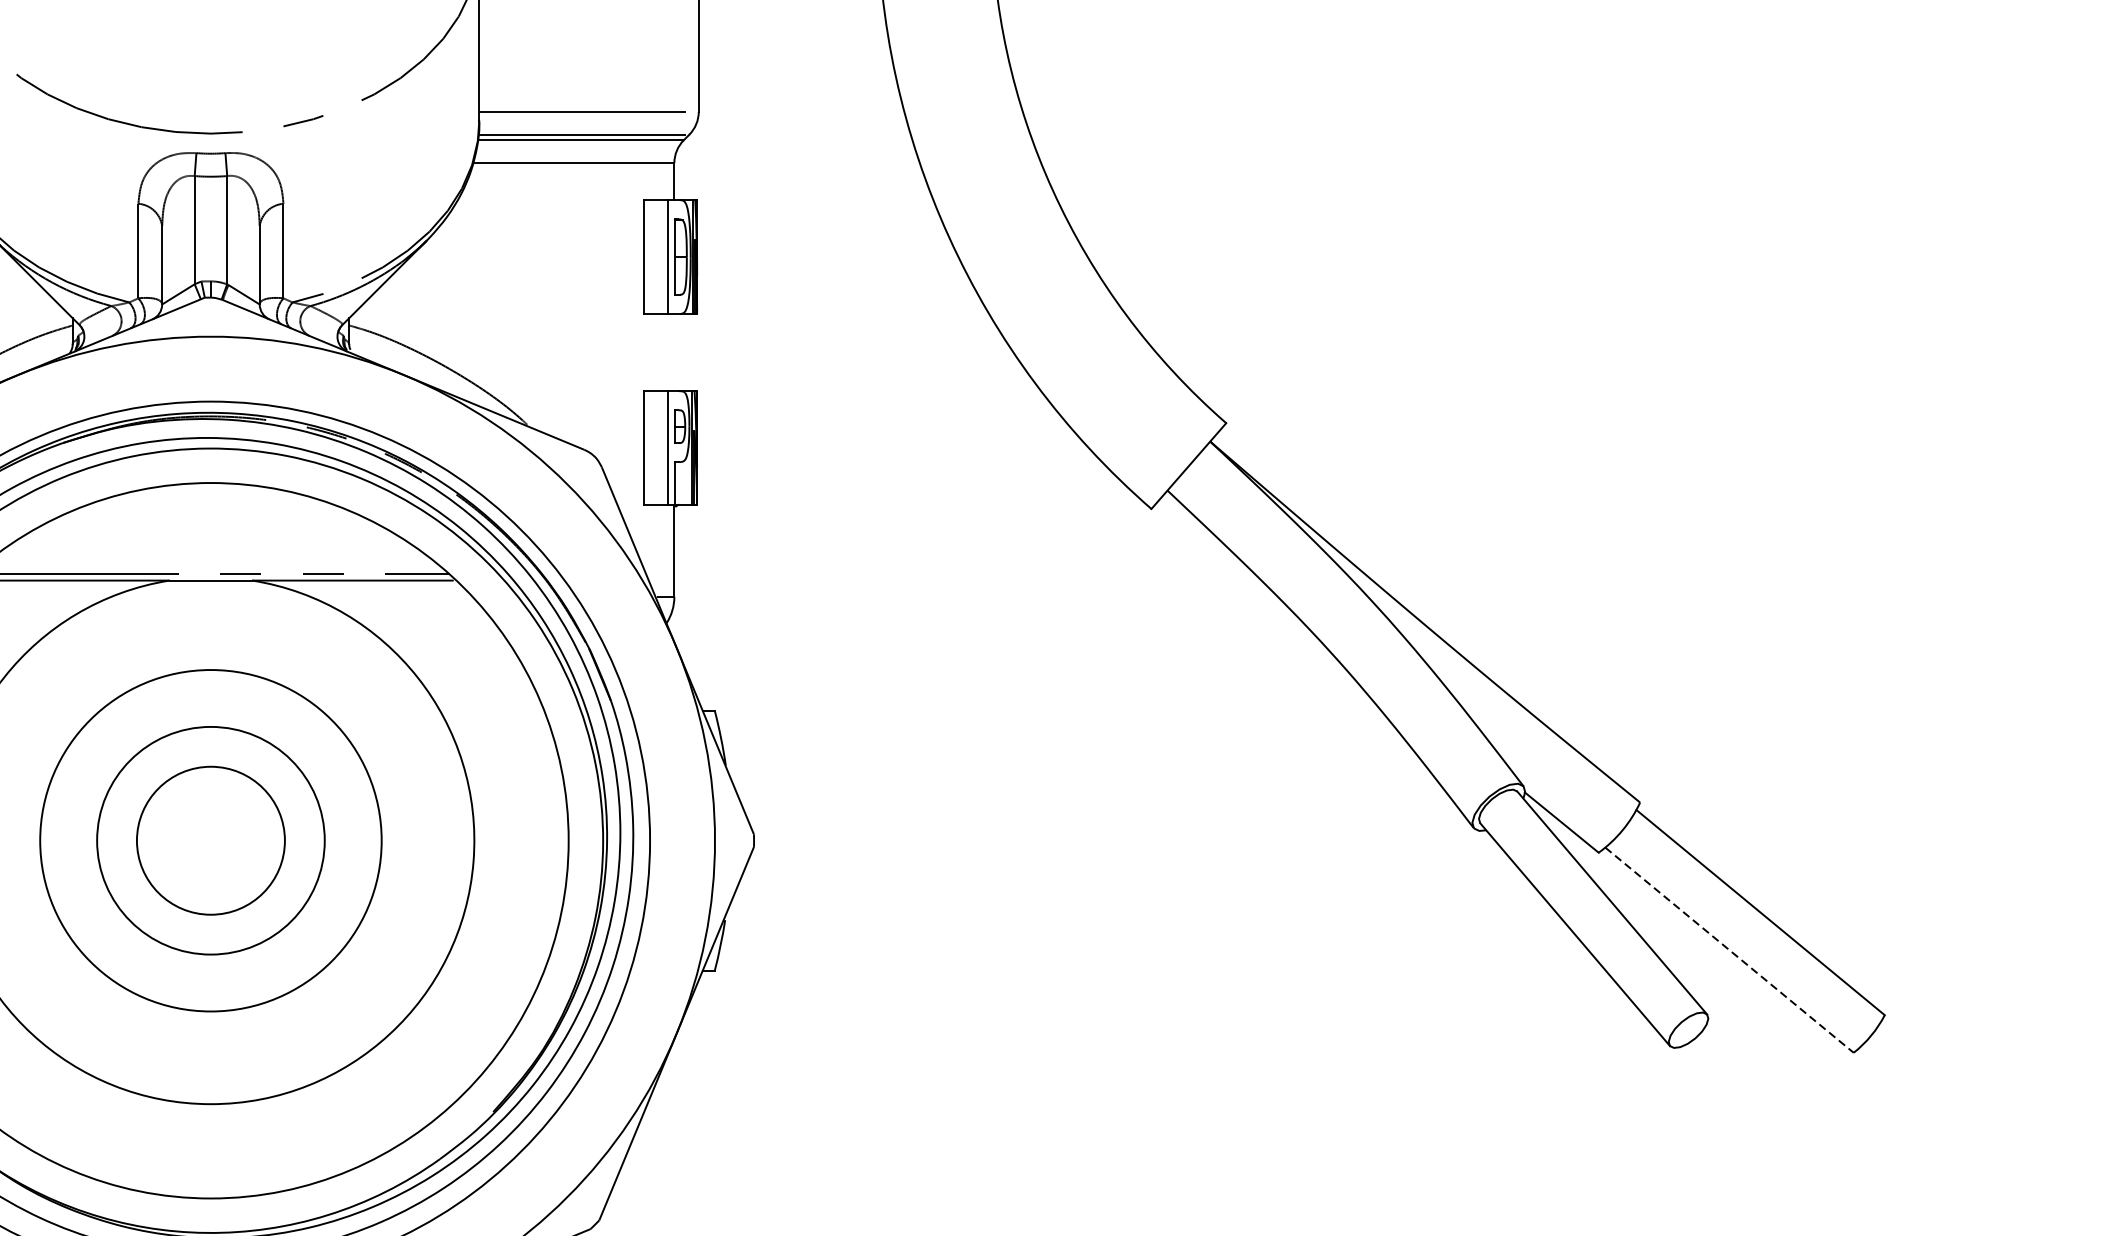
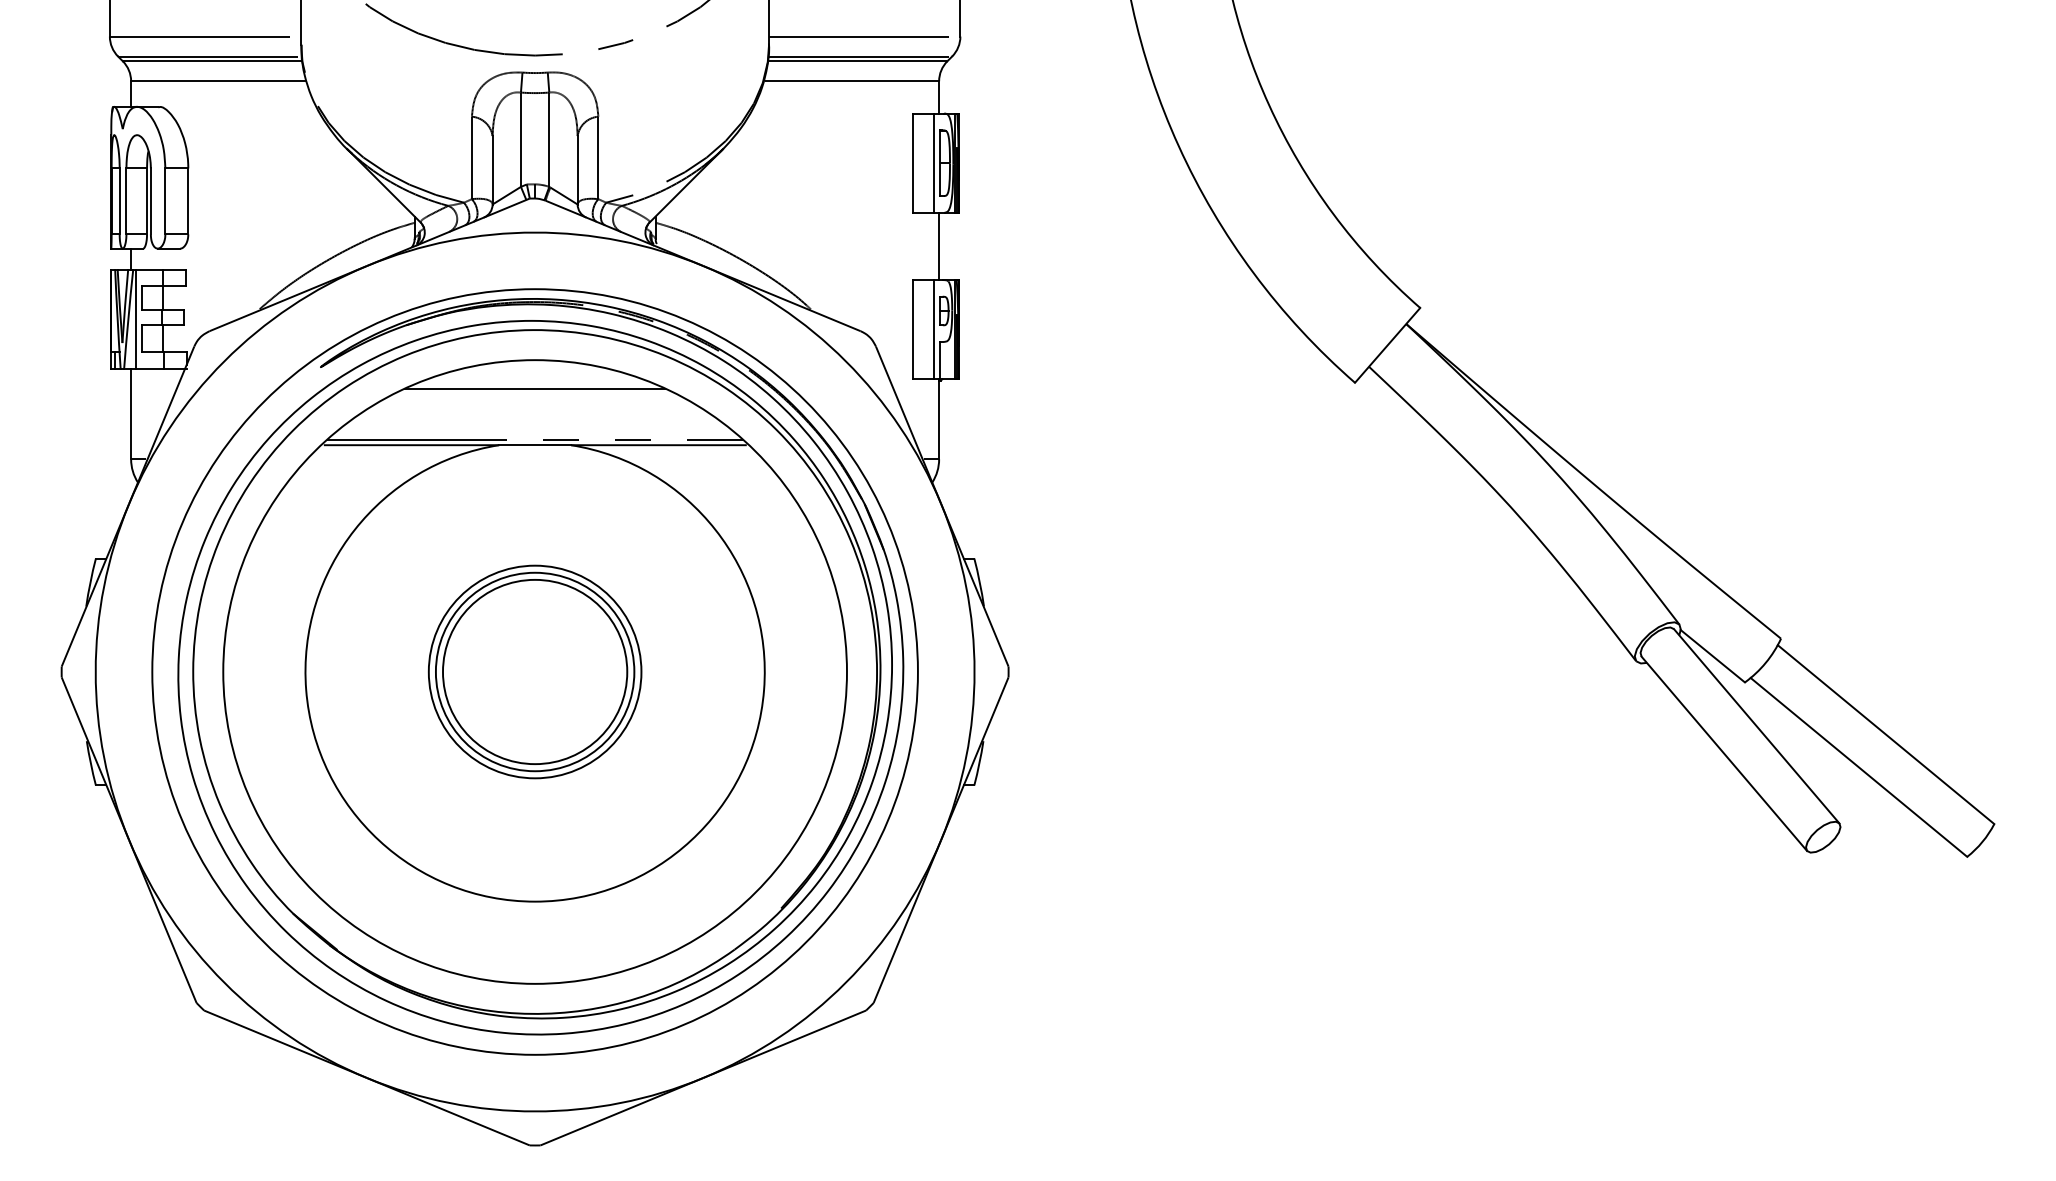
line: (674, 352) -> (939, 246), added
line: (211, 515) -> (535, 388), added
circle: (210, 840) -> (534, 671), size x0.71
circle: (211, 840) -> (535, 671), size x1.43
line: (1730, 950) -> (1859, 767), dashed -> solid

